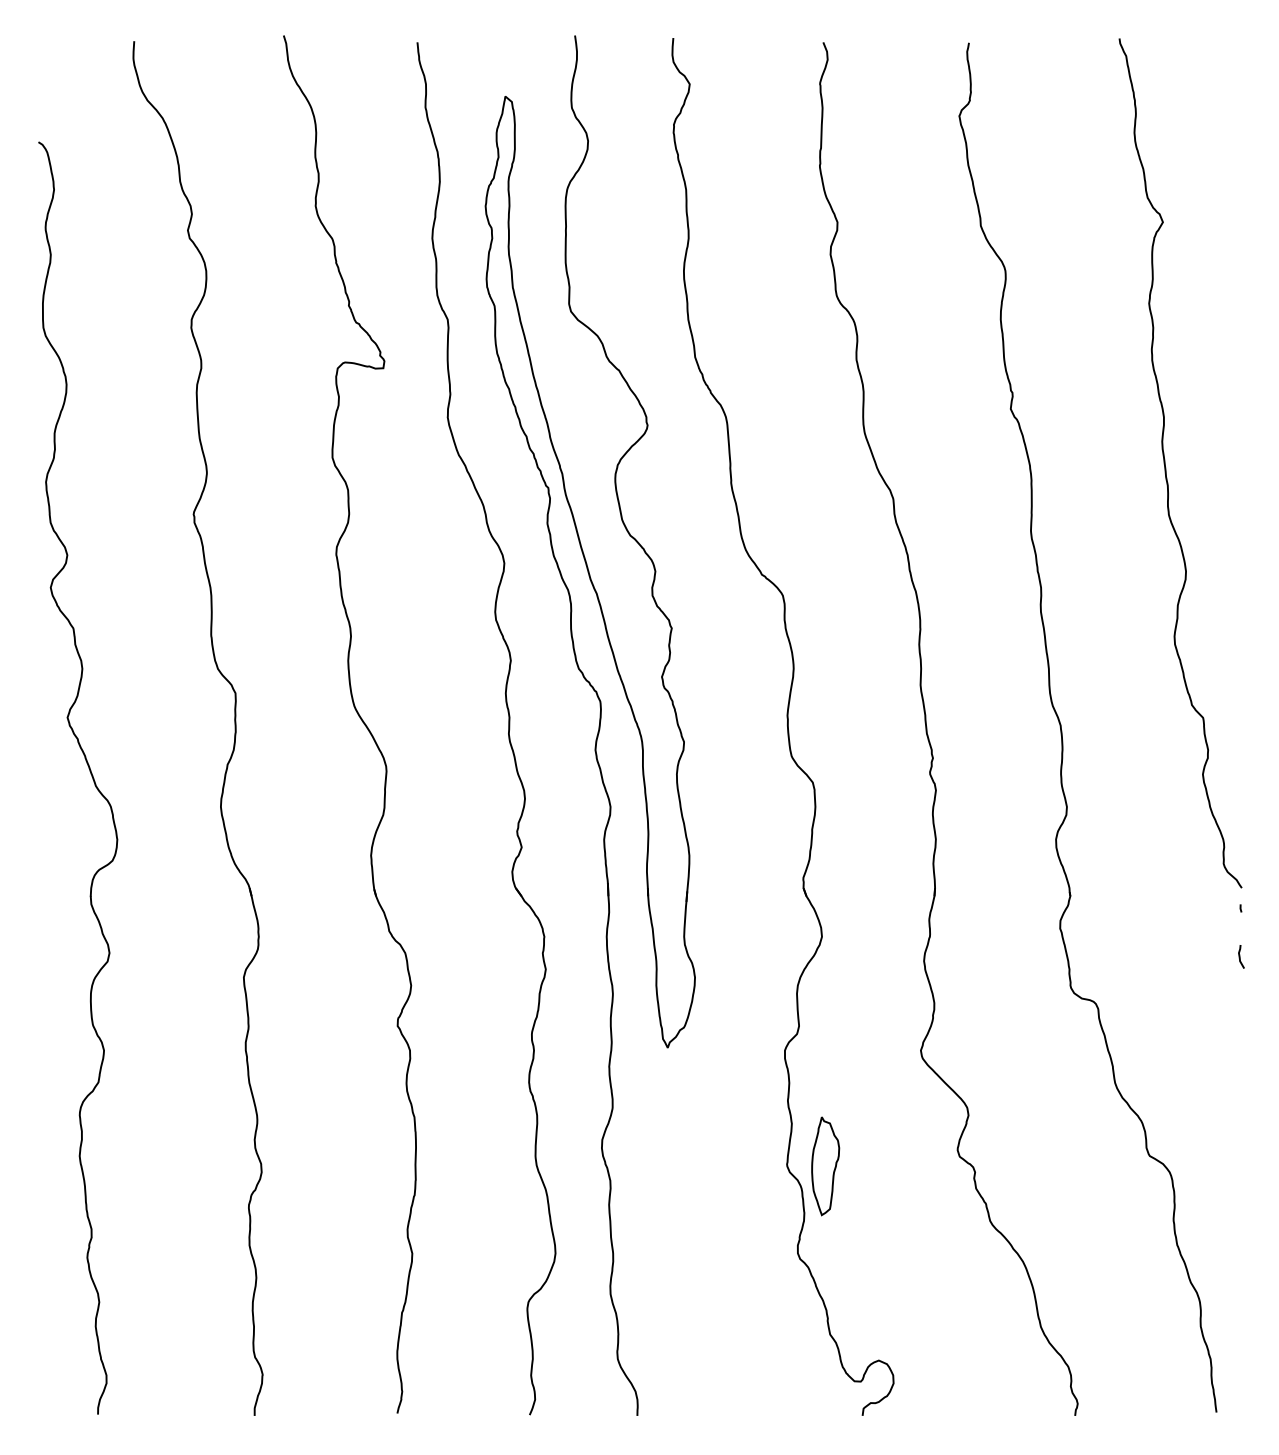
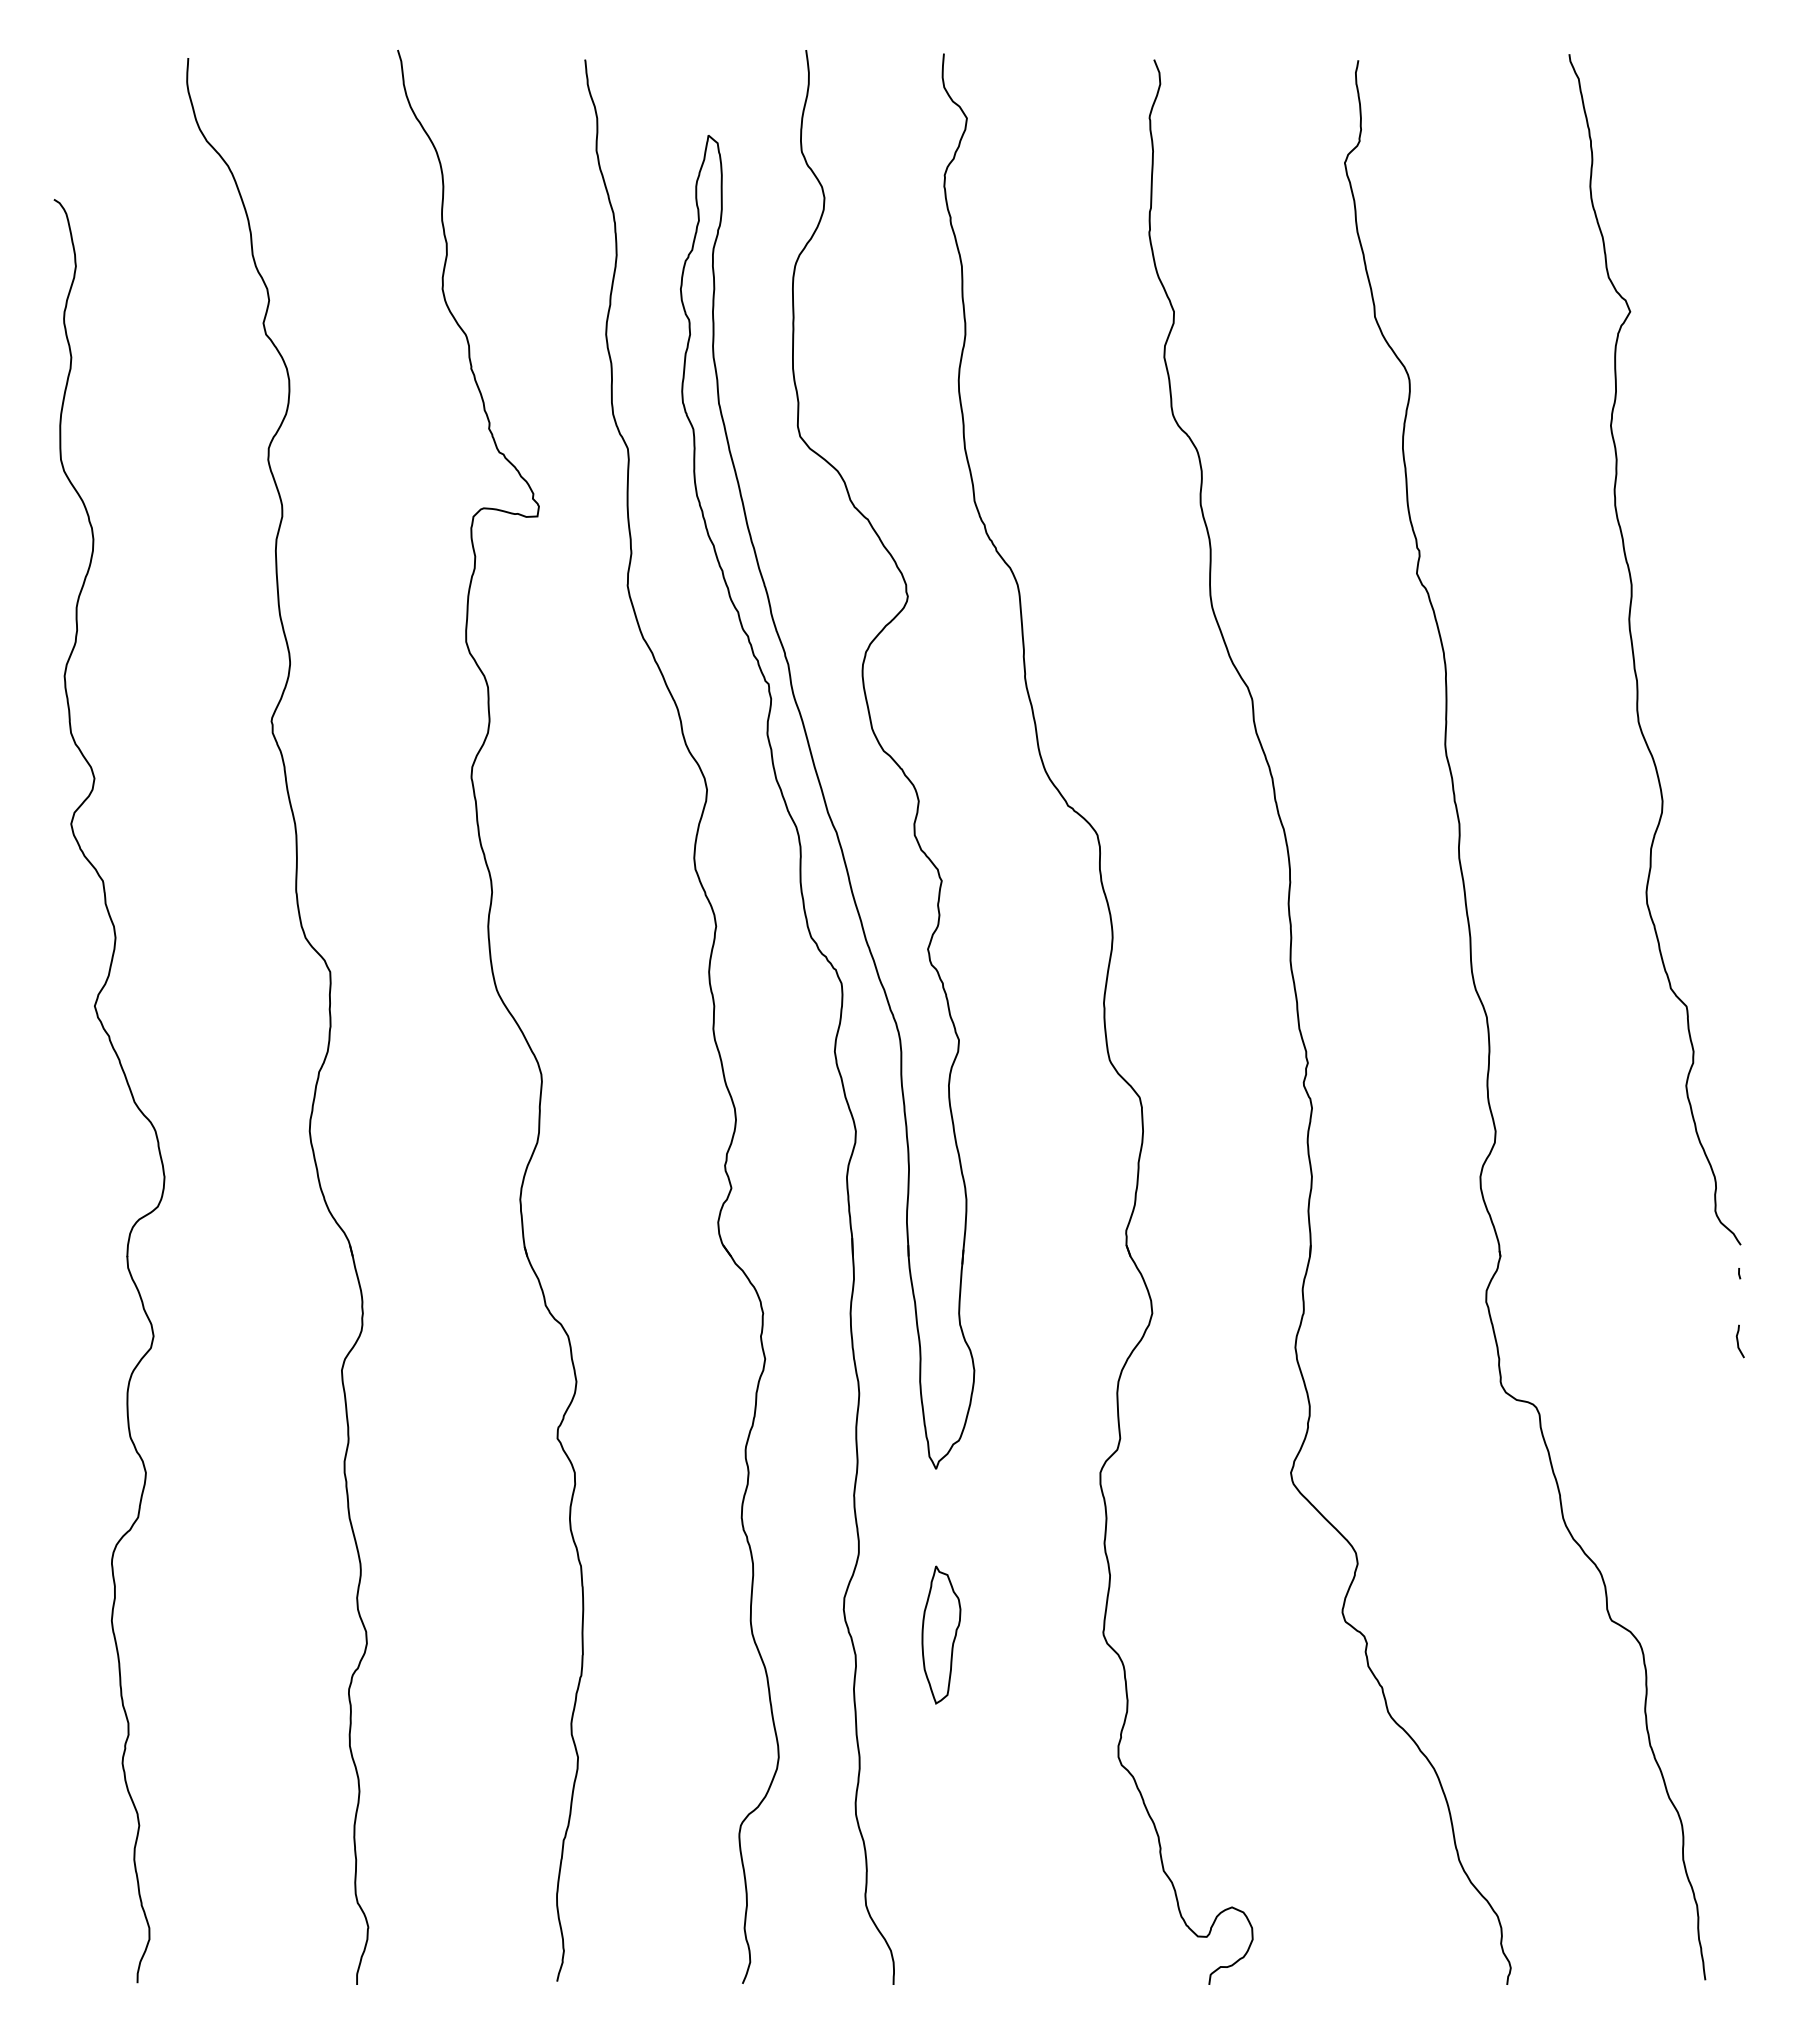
part: (825, 1165) -> (941, 1634), moved

